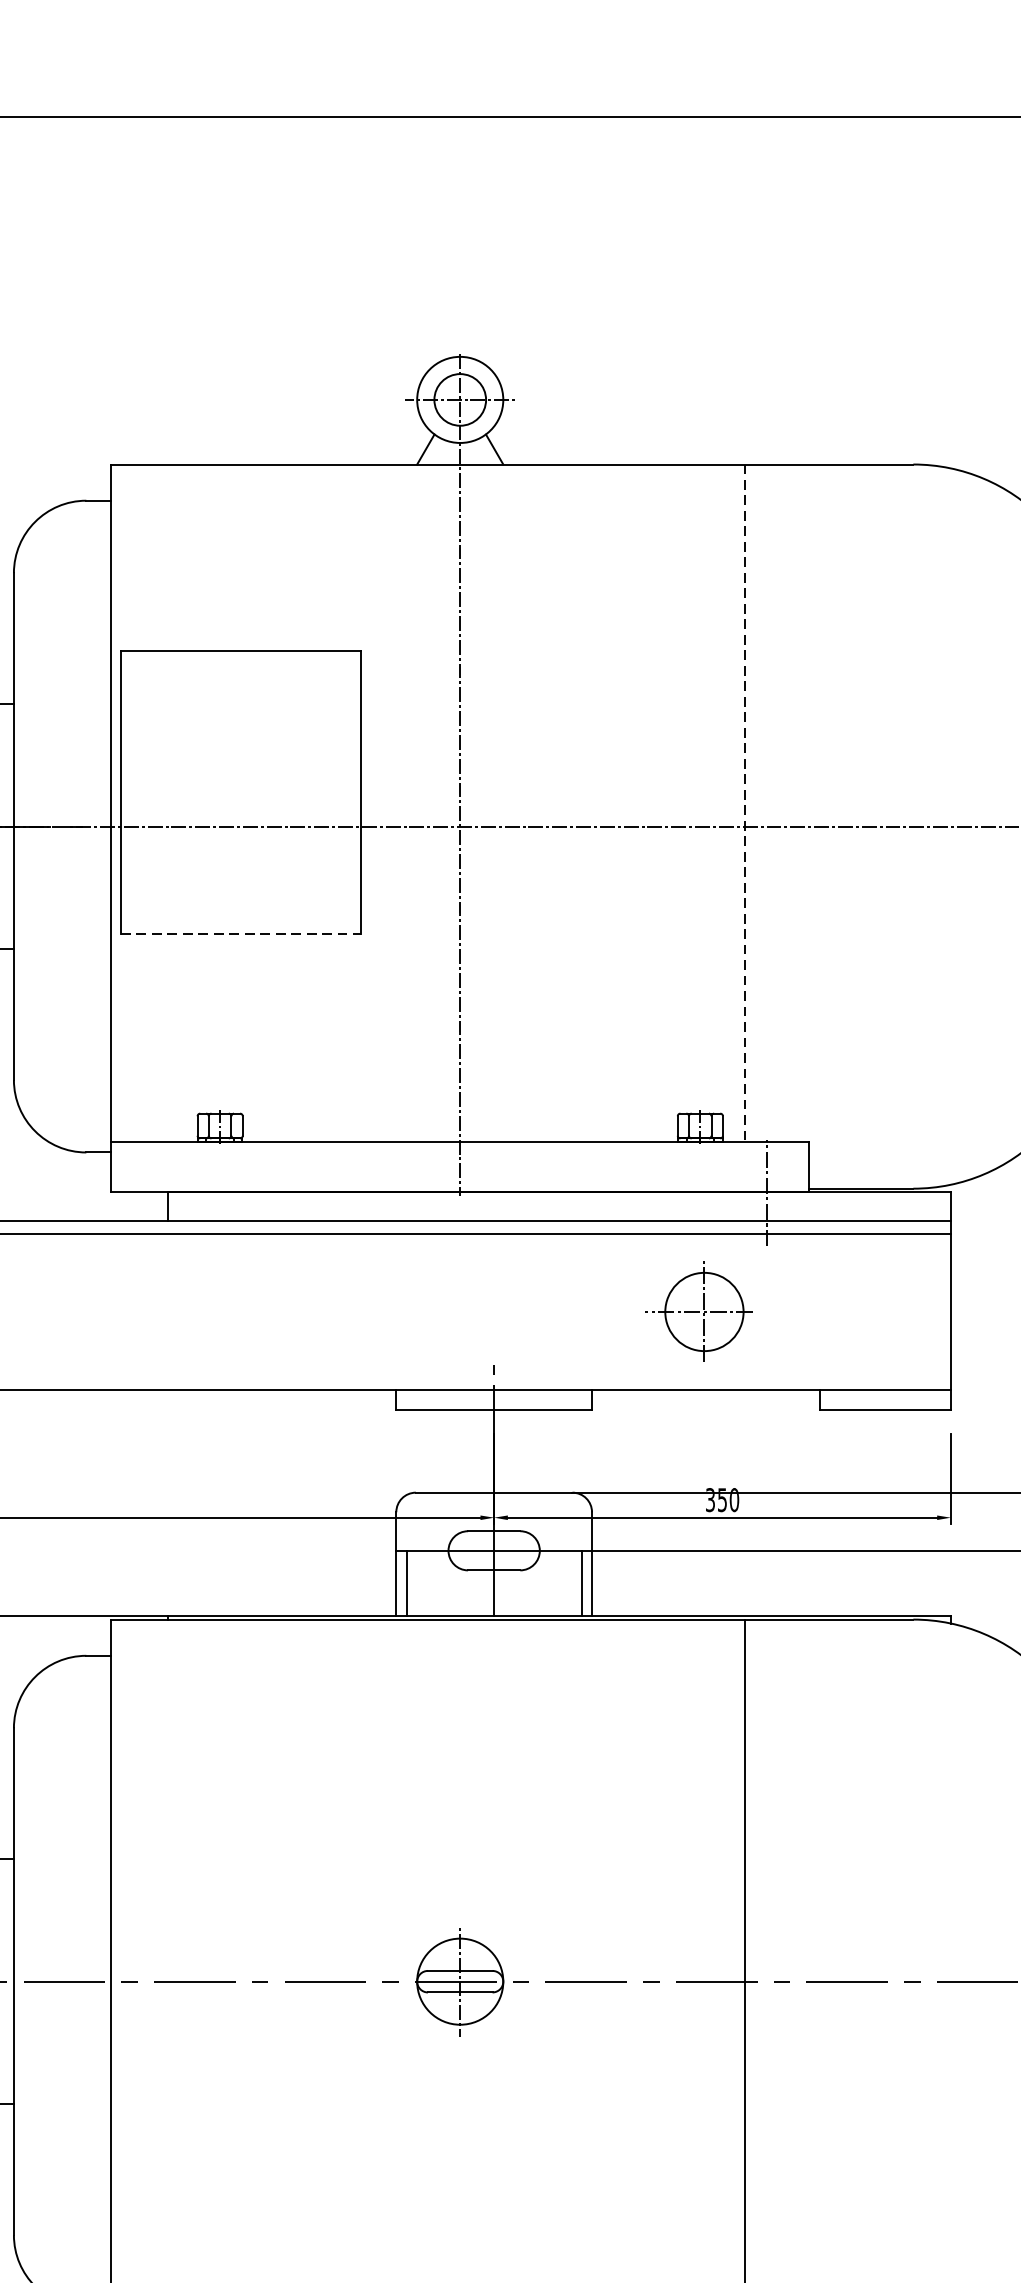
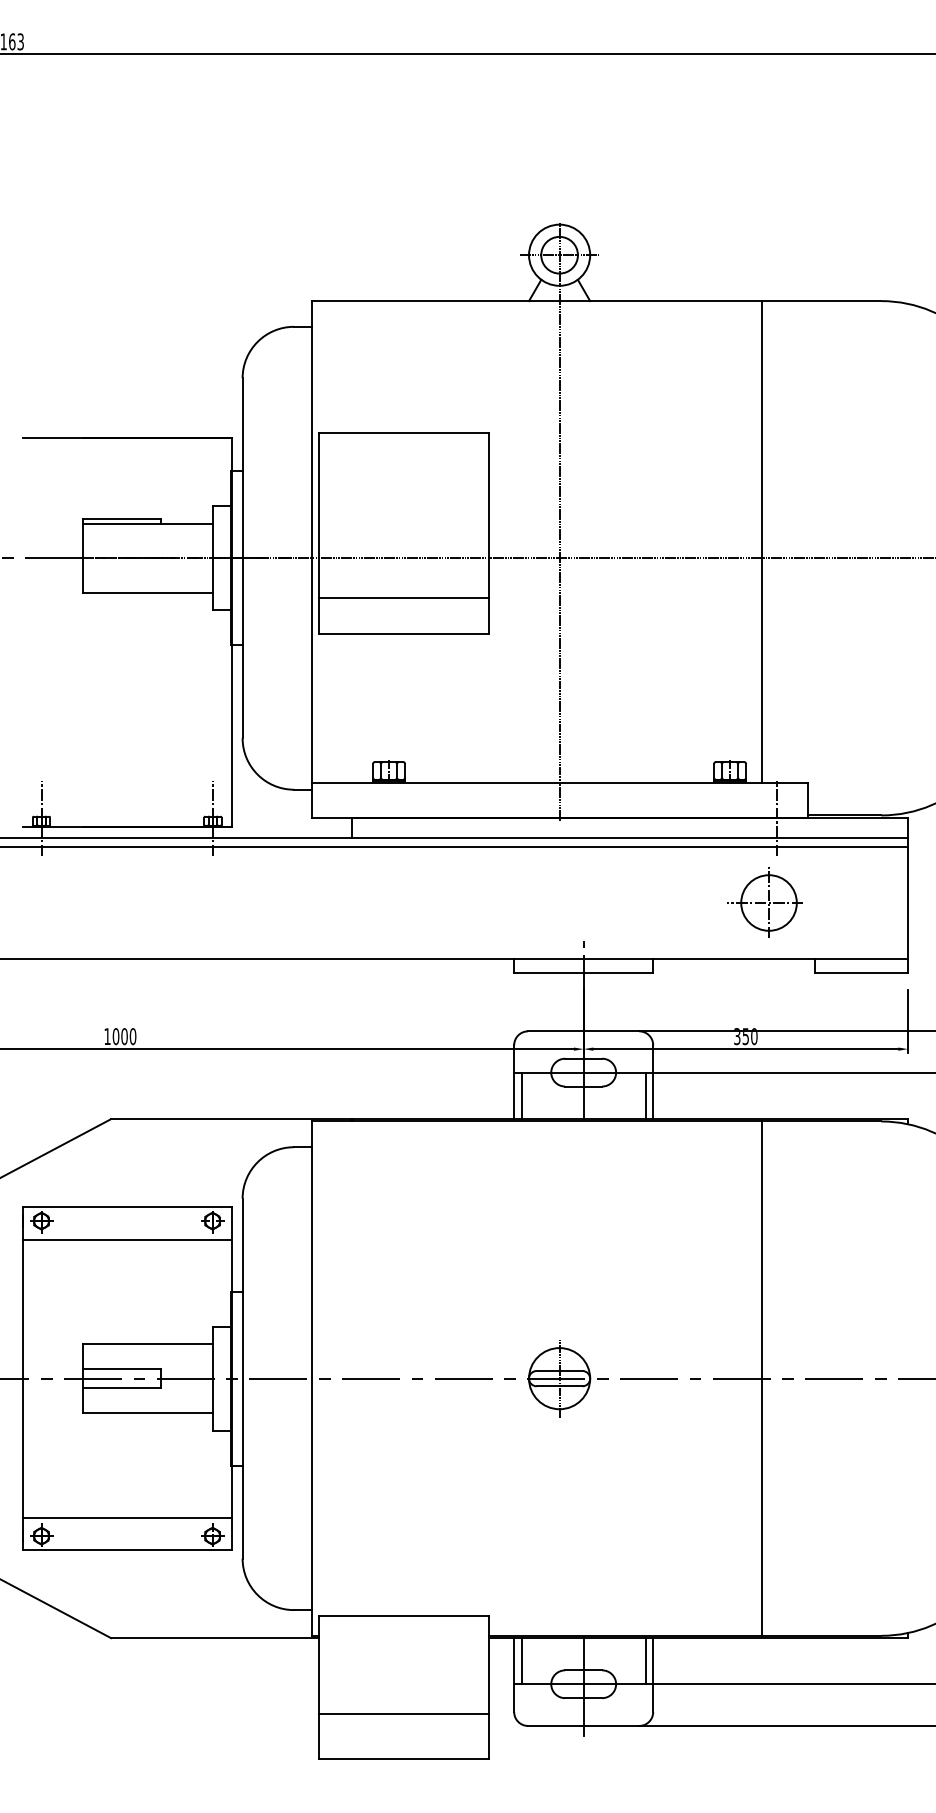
line: (744, 802) -> (761, 541), dashed -> solid
line: (240, 883) -> (403, 598), added
line: (241, 933) -> (404, 634), dashed -> solid
part: (698, 1311) -> (764, 902), moved

